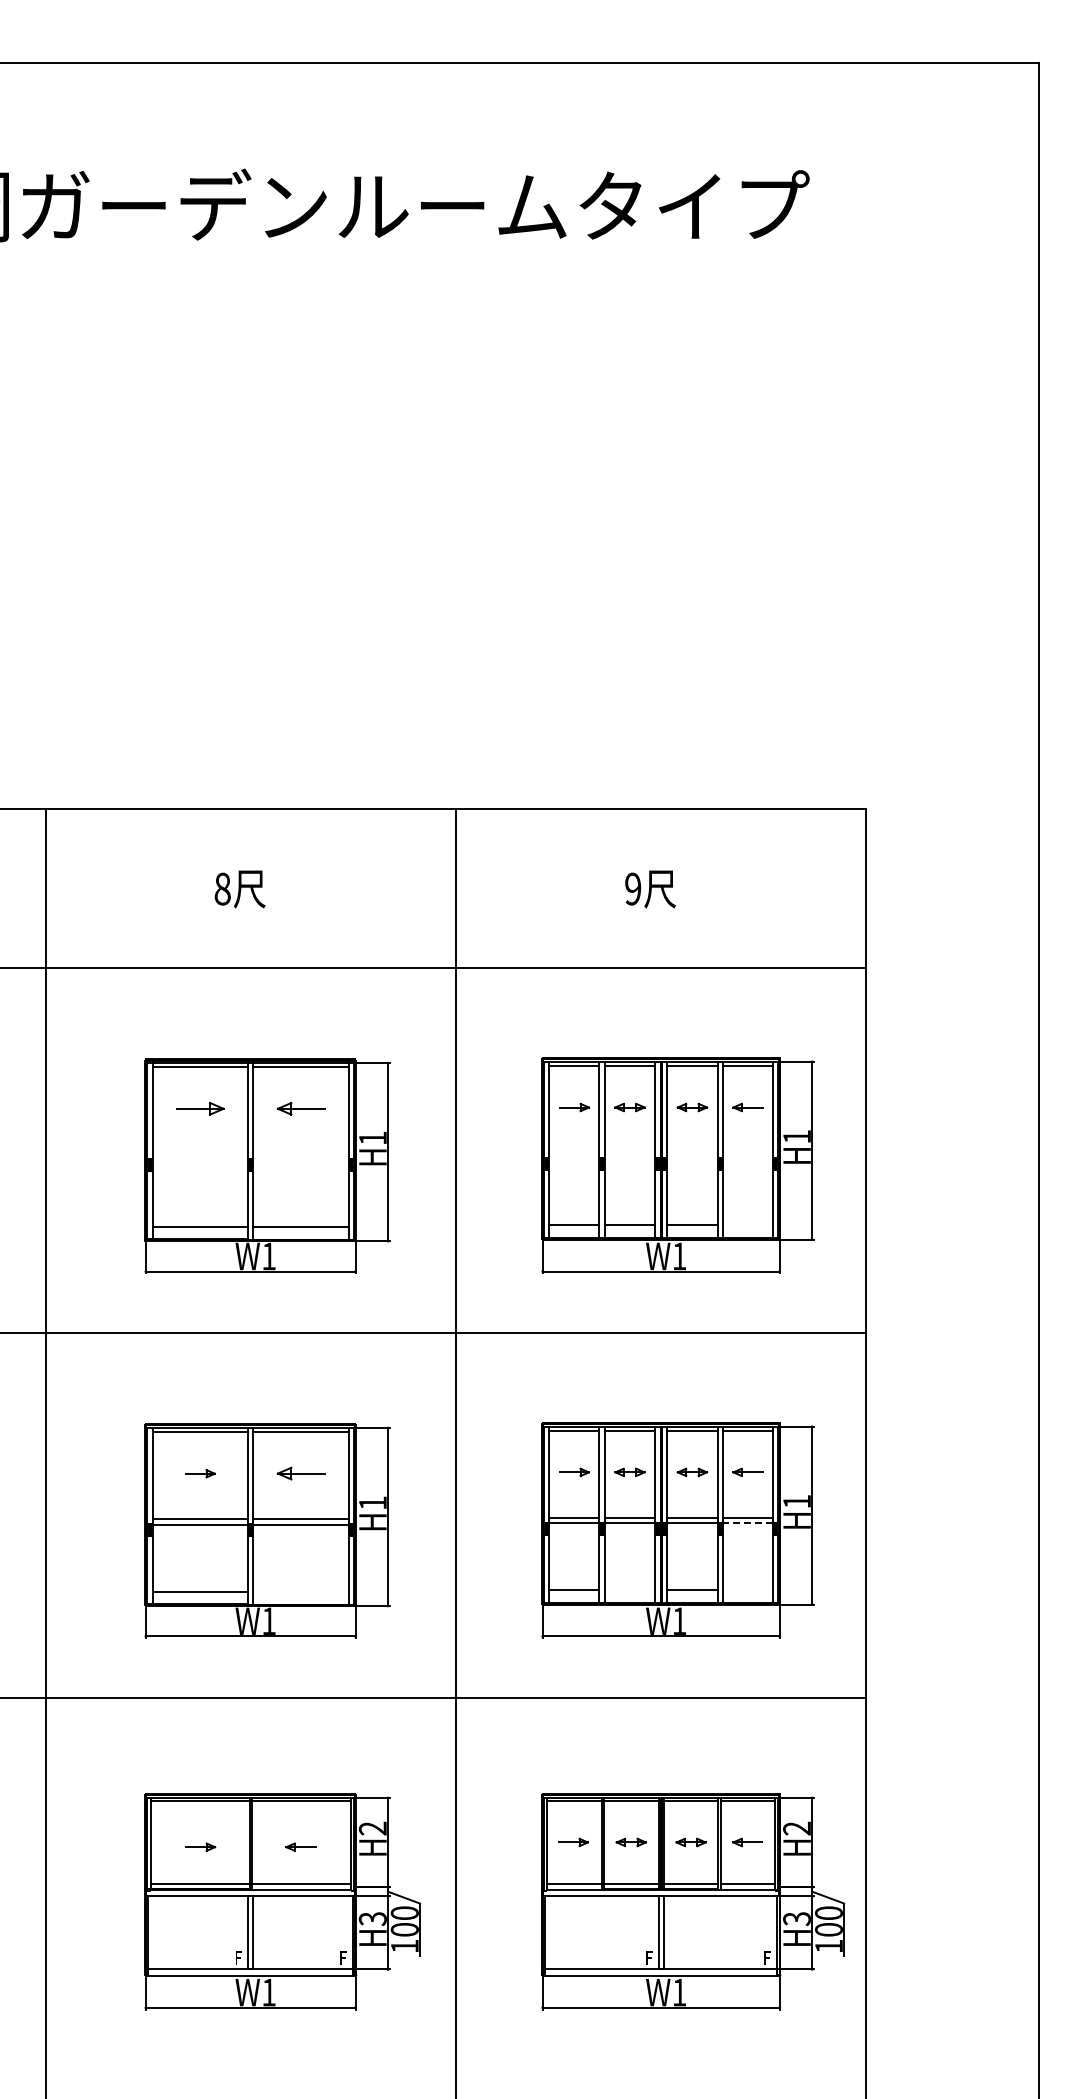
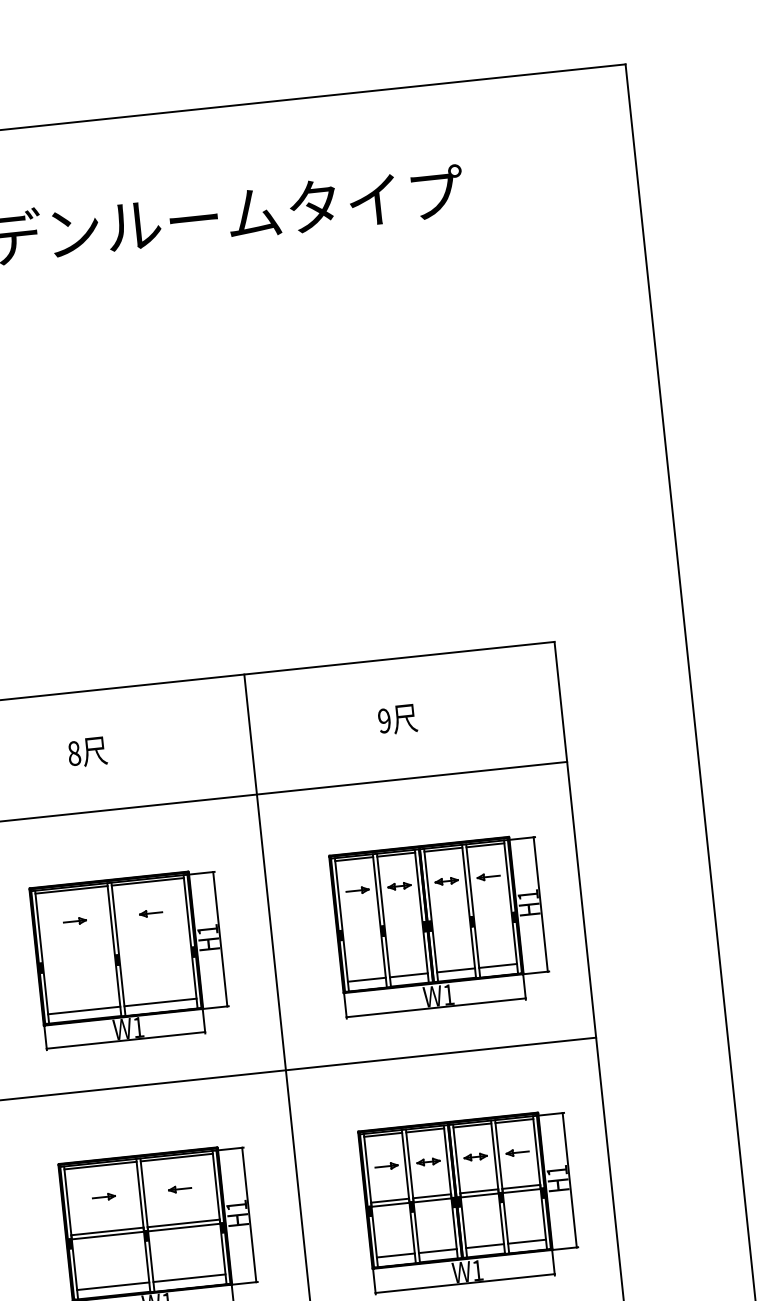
part: (200, 1108) -> (75, 921), size x0.62
part: (300, 1108) -> (150, 913), size x0.62
line: (747, 1225) -> (497, 966), added
part: (300, 1473) -> (179, 1189), size x0.62
line: (747, 1523) -> (521, 1191), dashed -> solid
line: (629, 1590) -> (437, 1251), added
line: (747, 1590) -> (526, 1241), added
line: (300, 1591) -> (188, 1278), added

